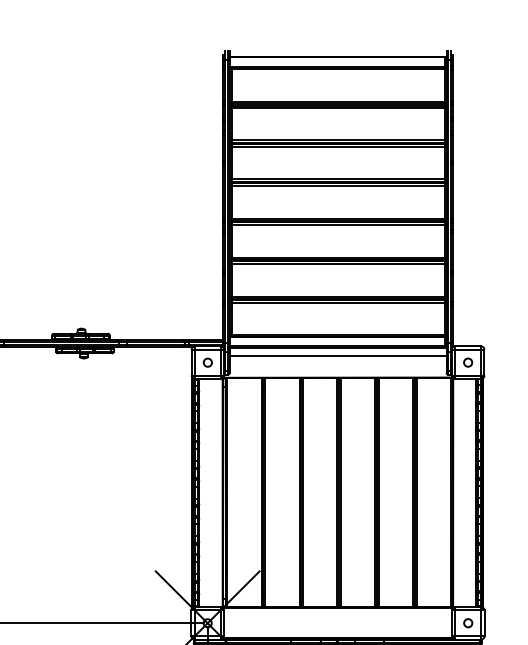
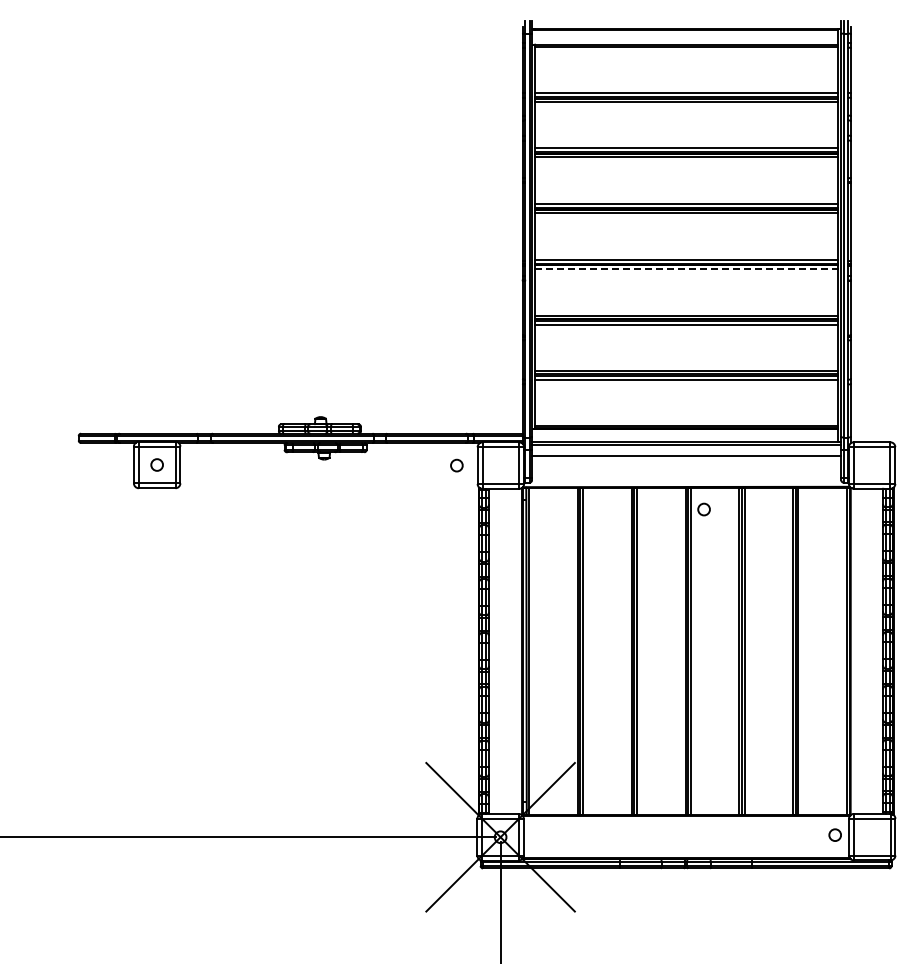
line: (338, 225) -> (686, 269), solid -> dashed
circle: (207, 362) -> (456, 465), moved
circle: (467, 362) -> (703, 509), moved
circle: (467, 622) -> (834, 834), moved

